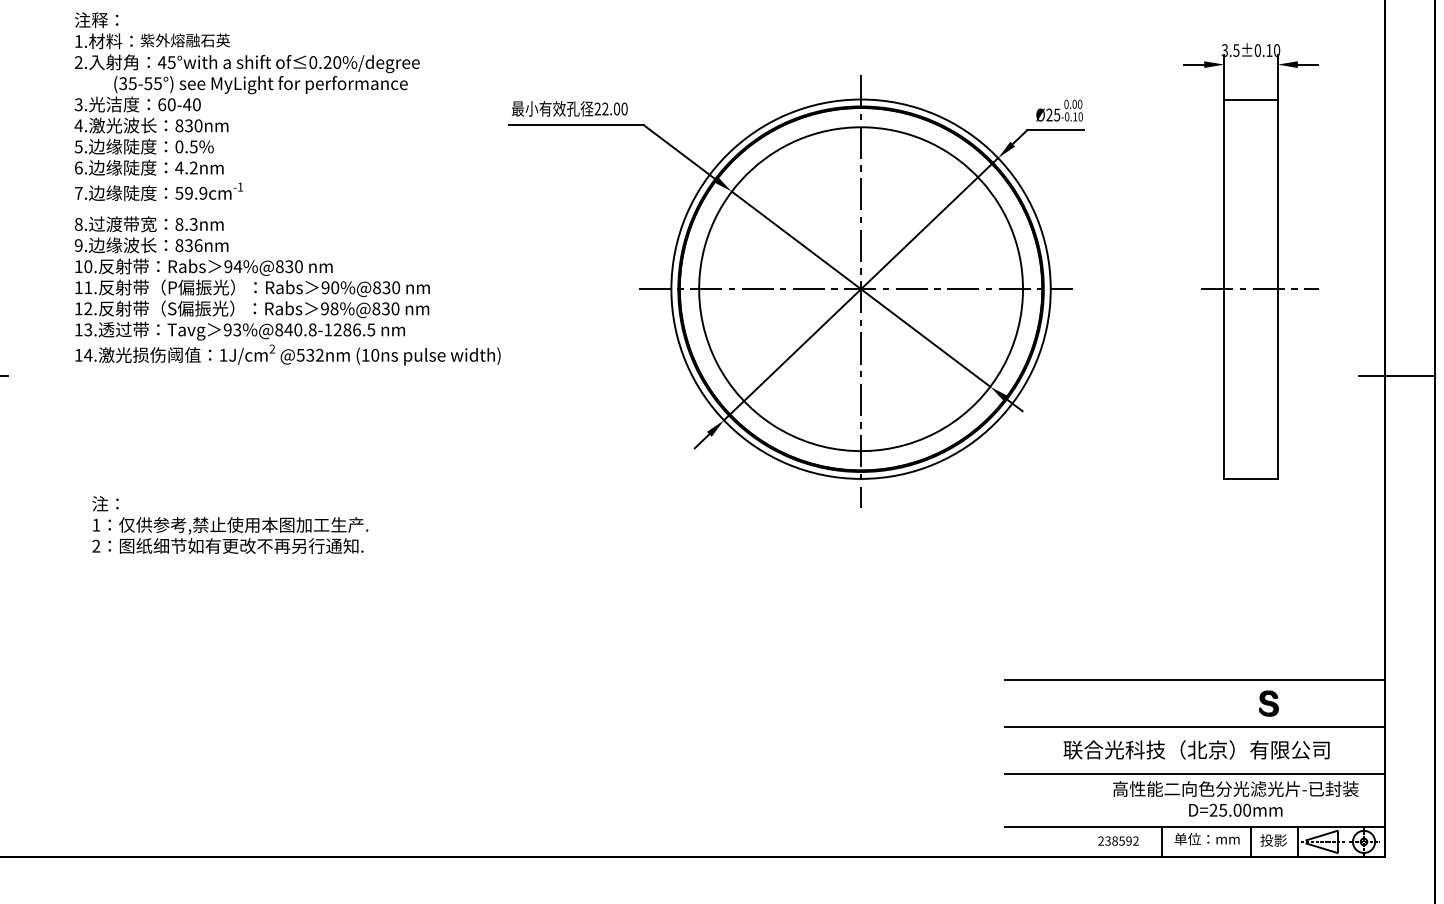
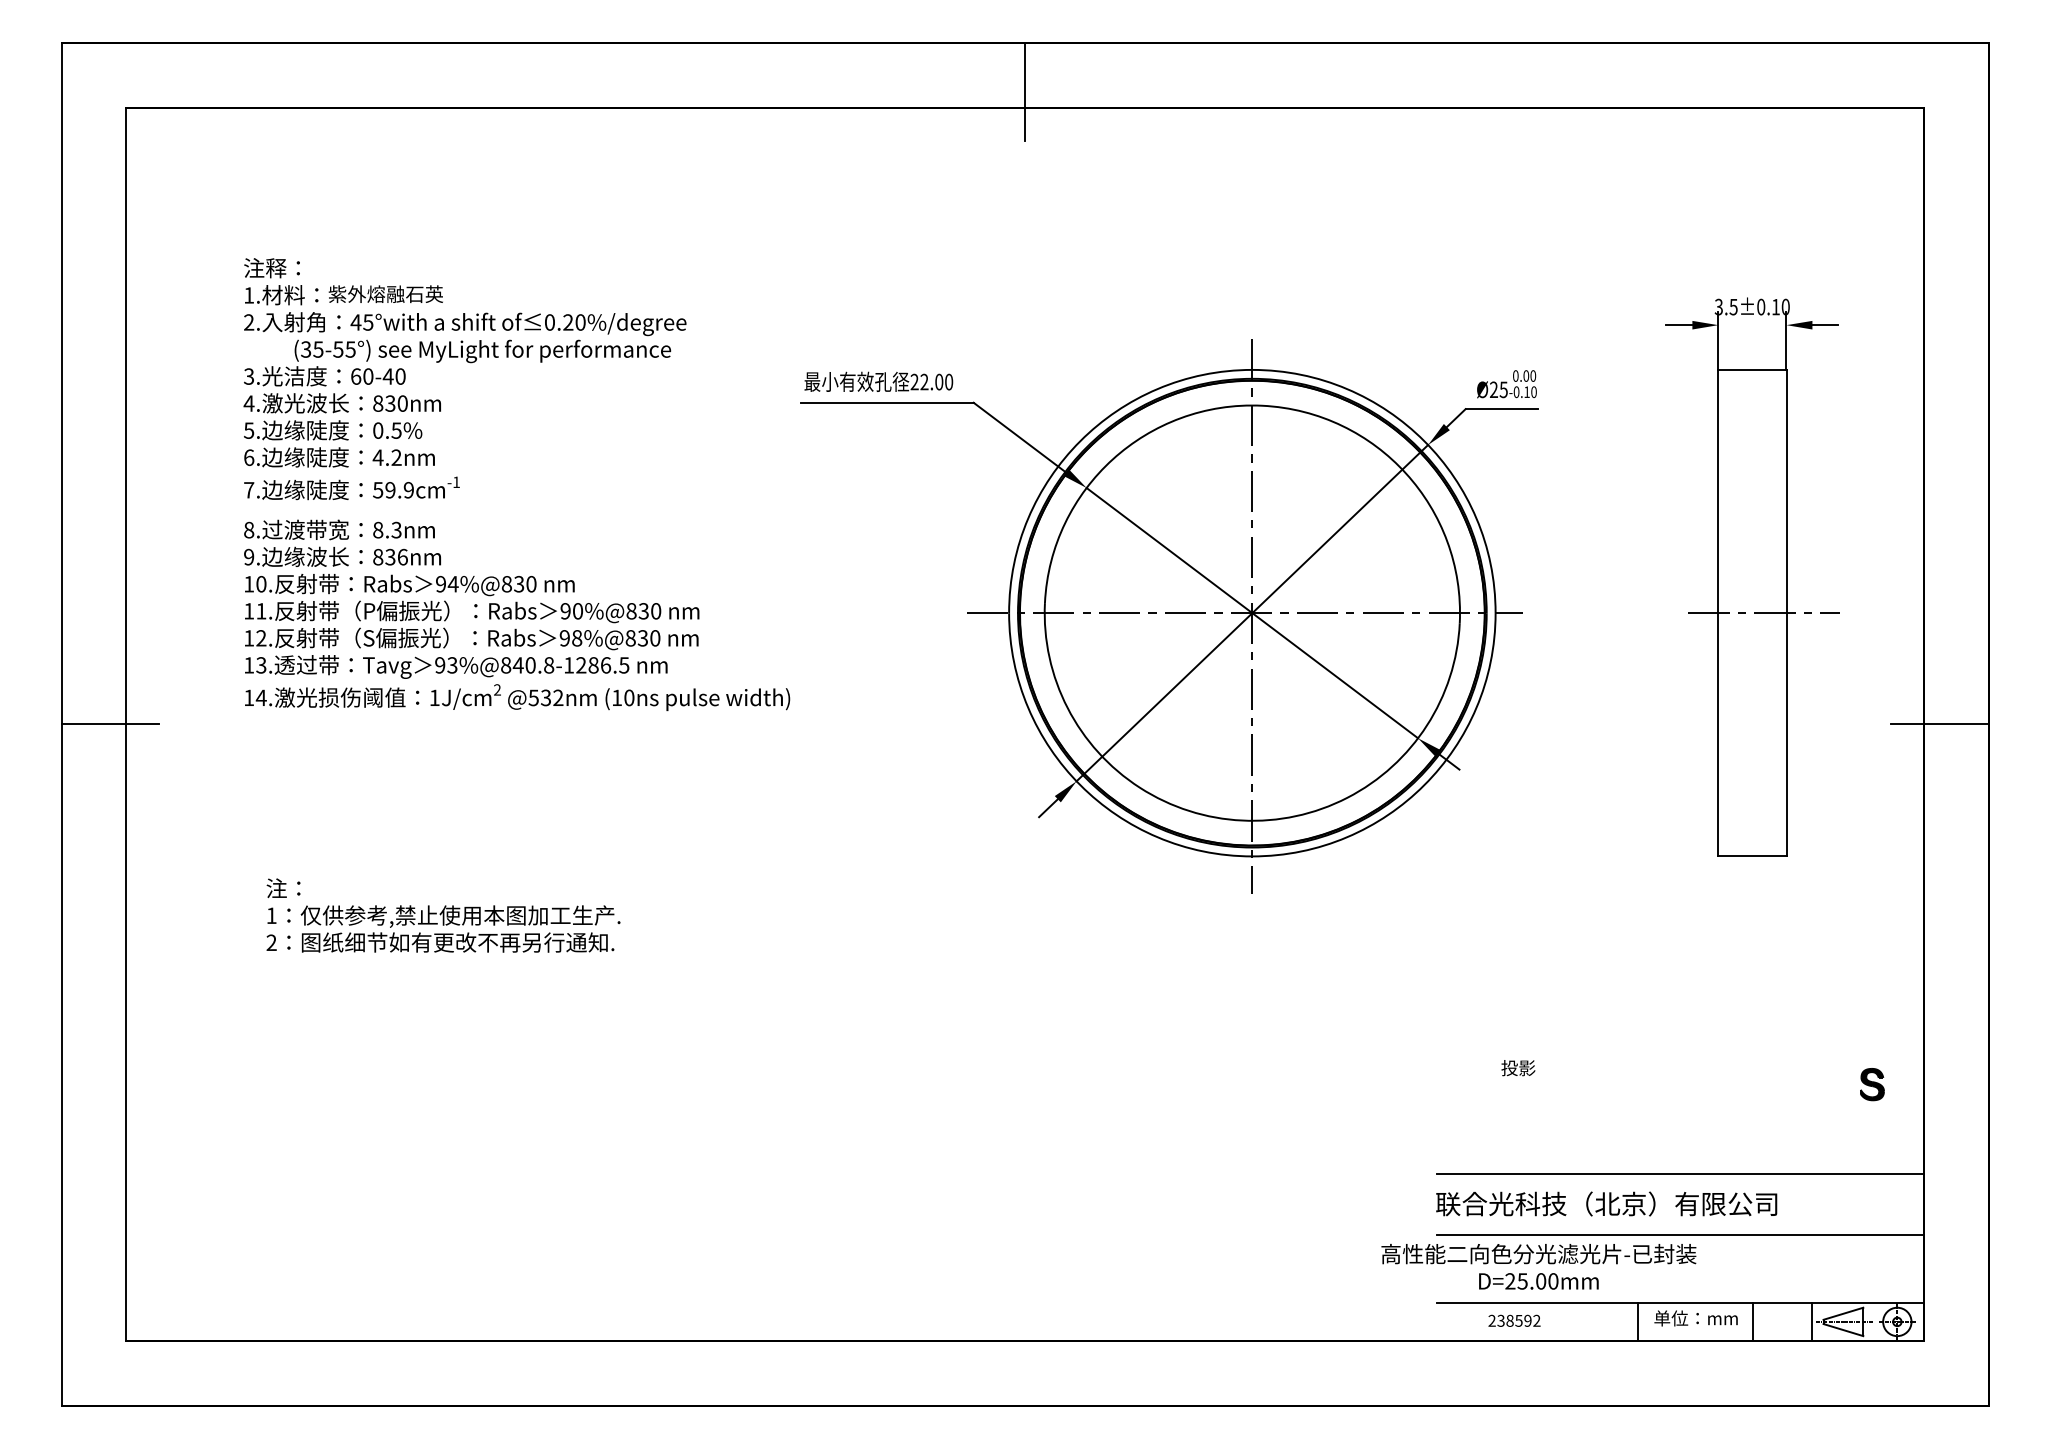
line: (1194, 679) -> (1680, 1113), removed
part: (1269, 703) -> (1872, 1084), moved
text: (1196, 749) -> (1606, 1203), moved
text: (1235, 798) -> (1538, 1266), moved
text: (1118, 840) -> (1514, 1320), moved
text: (1273, 840) -> (1518, 1068), moved

